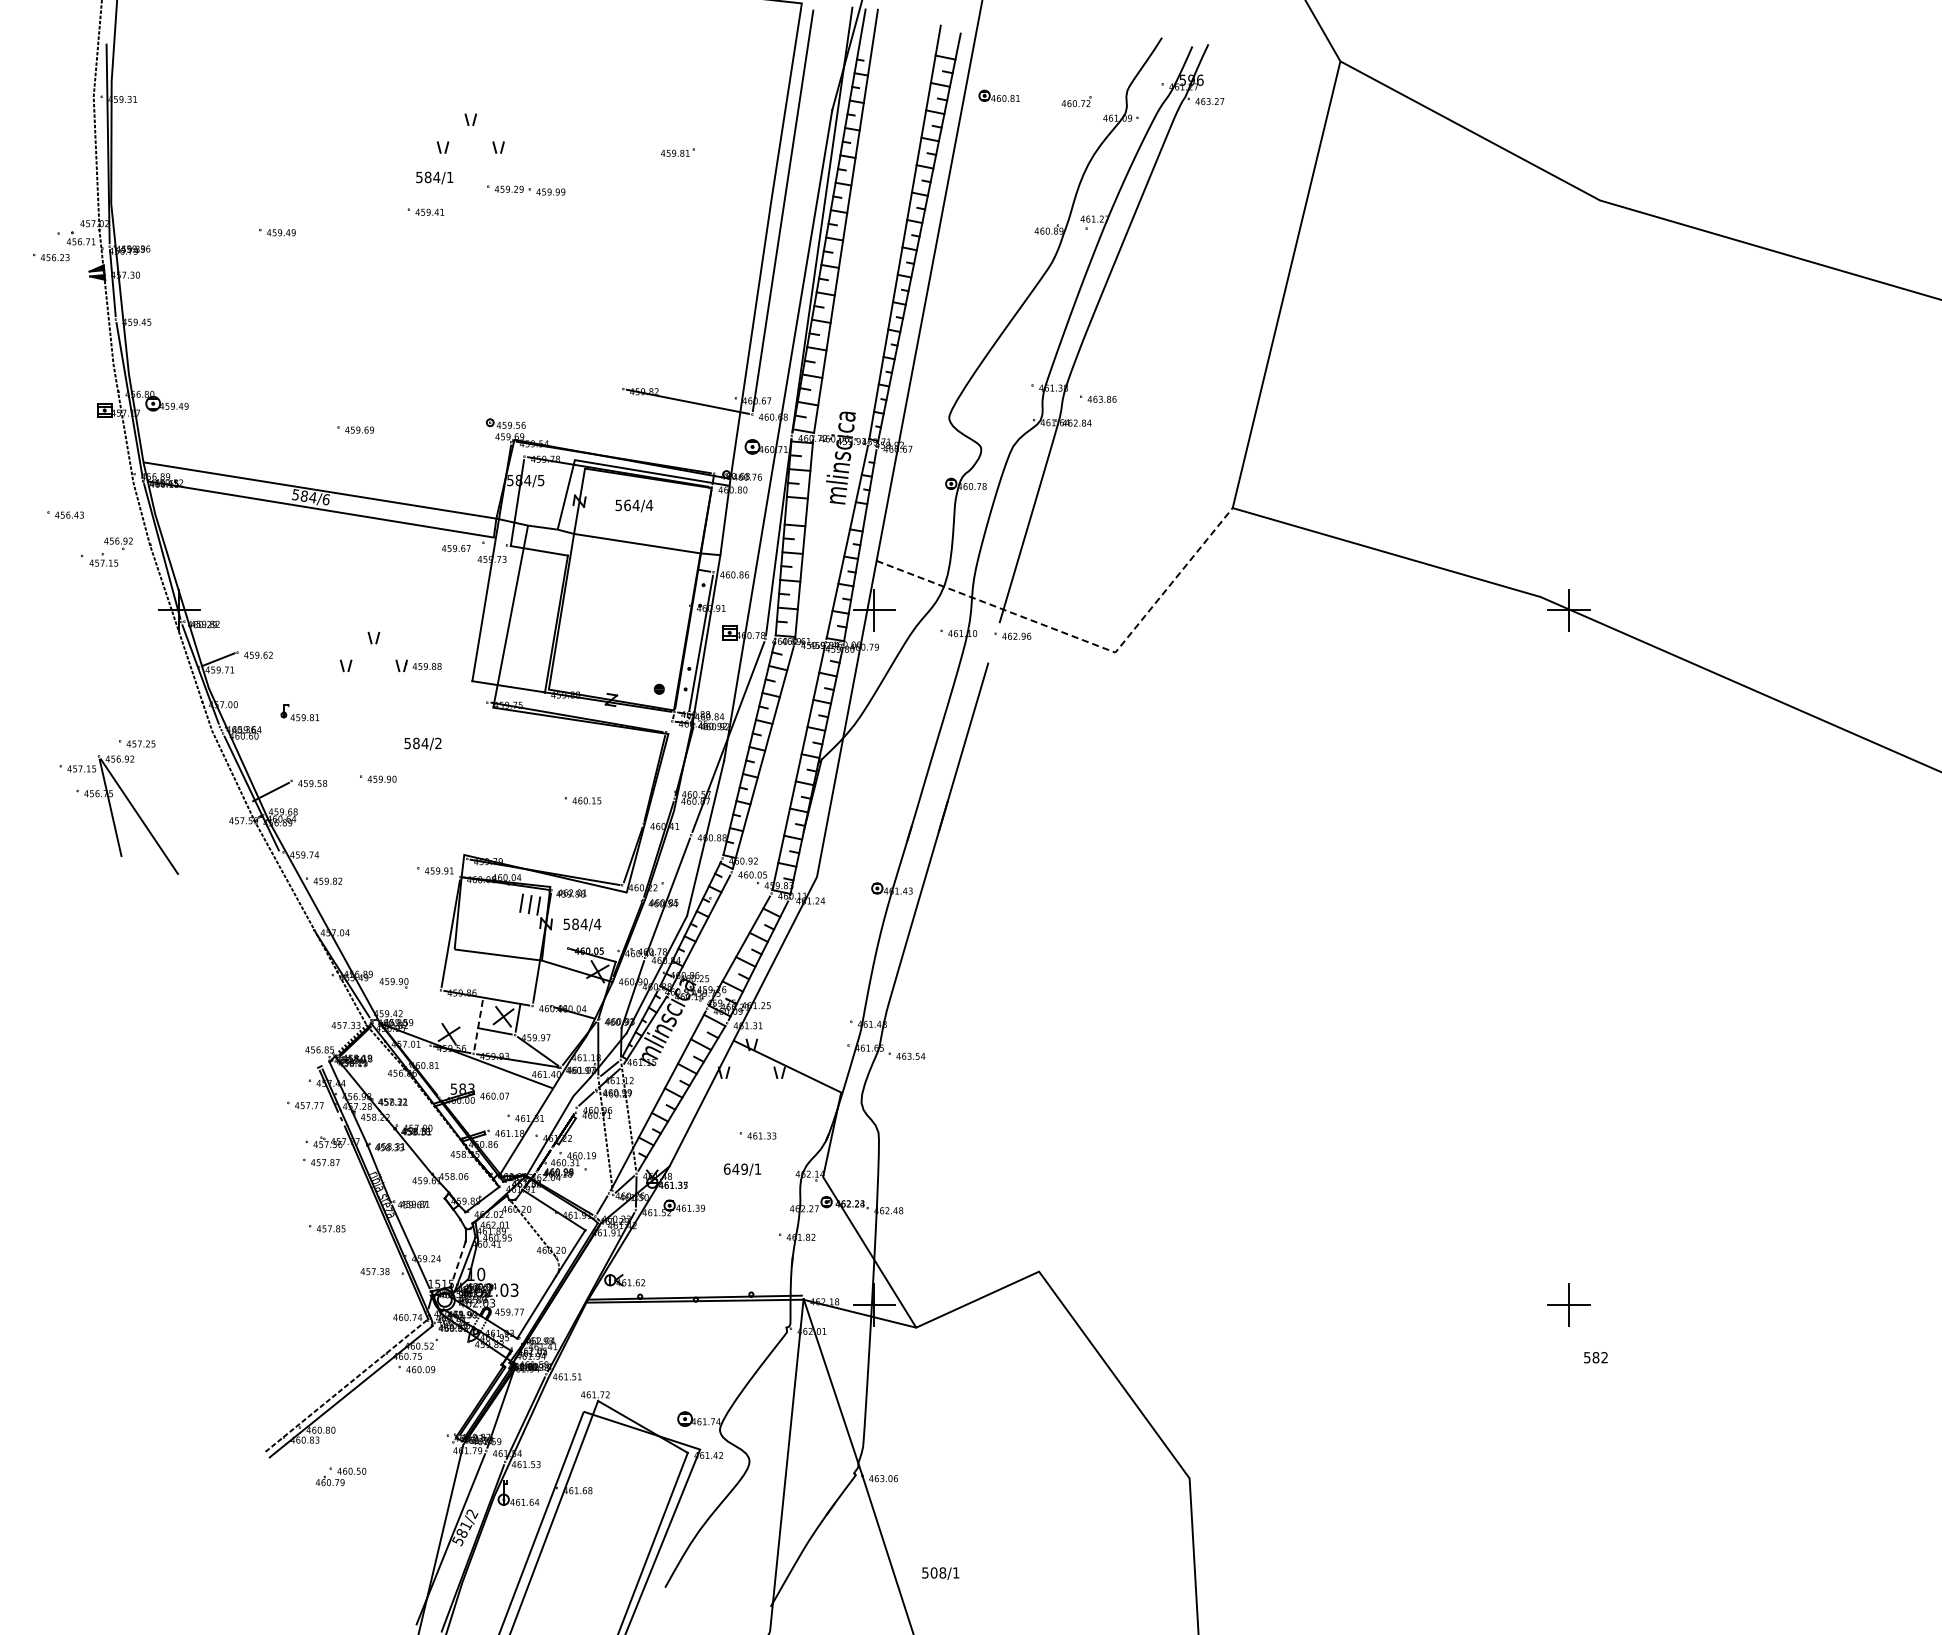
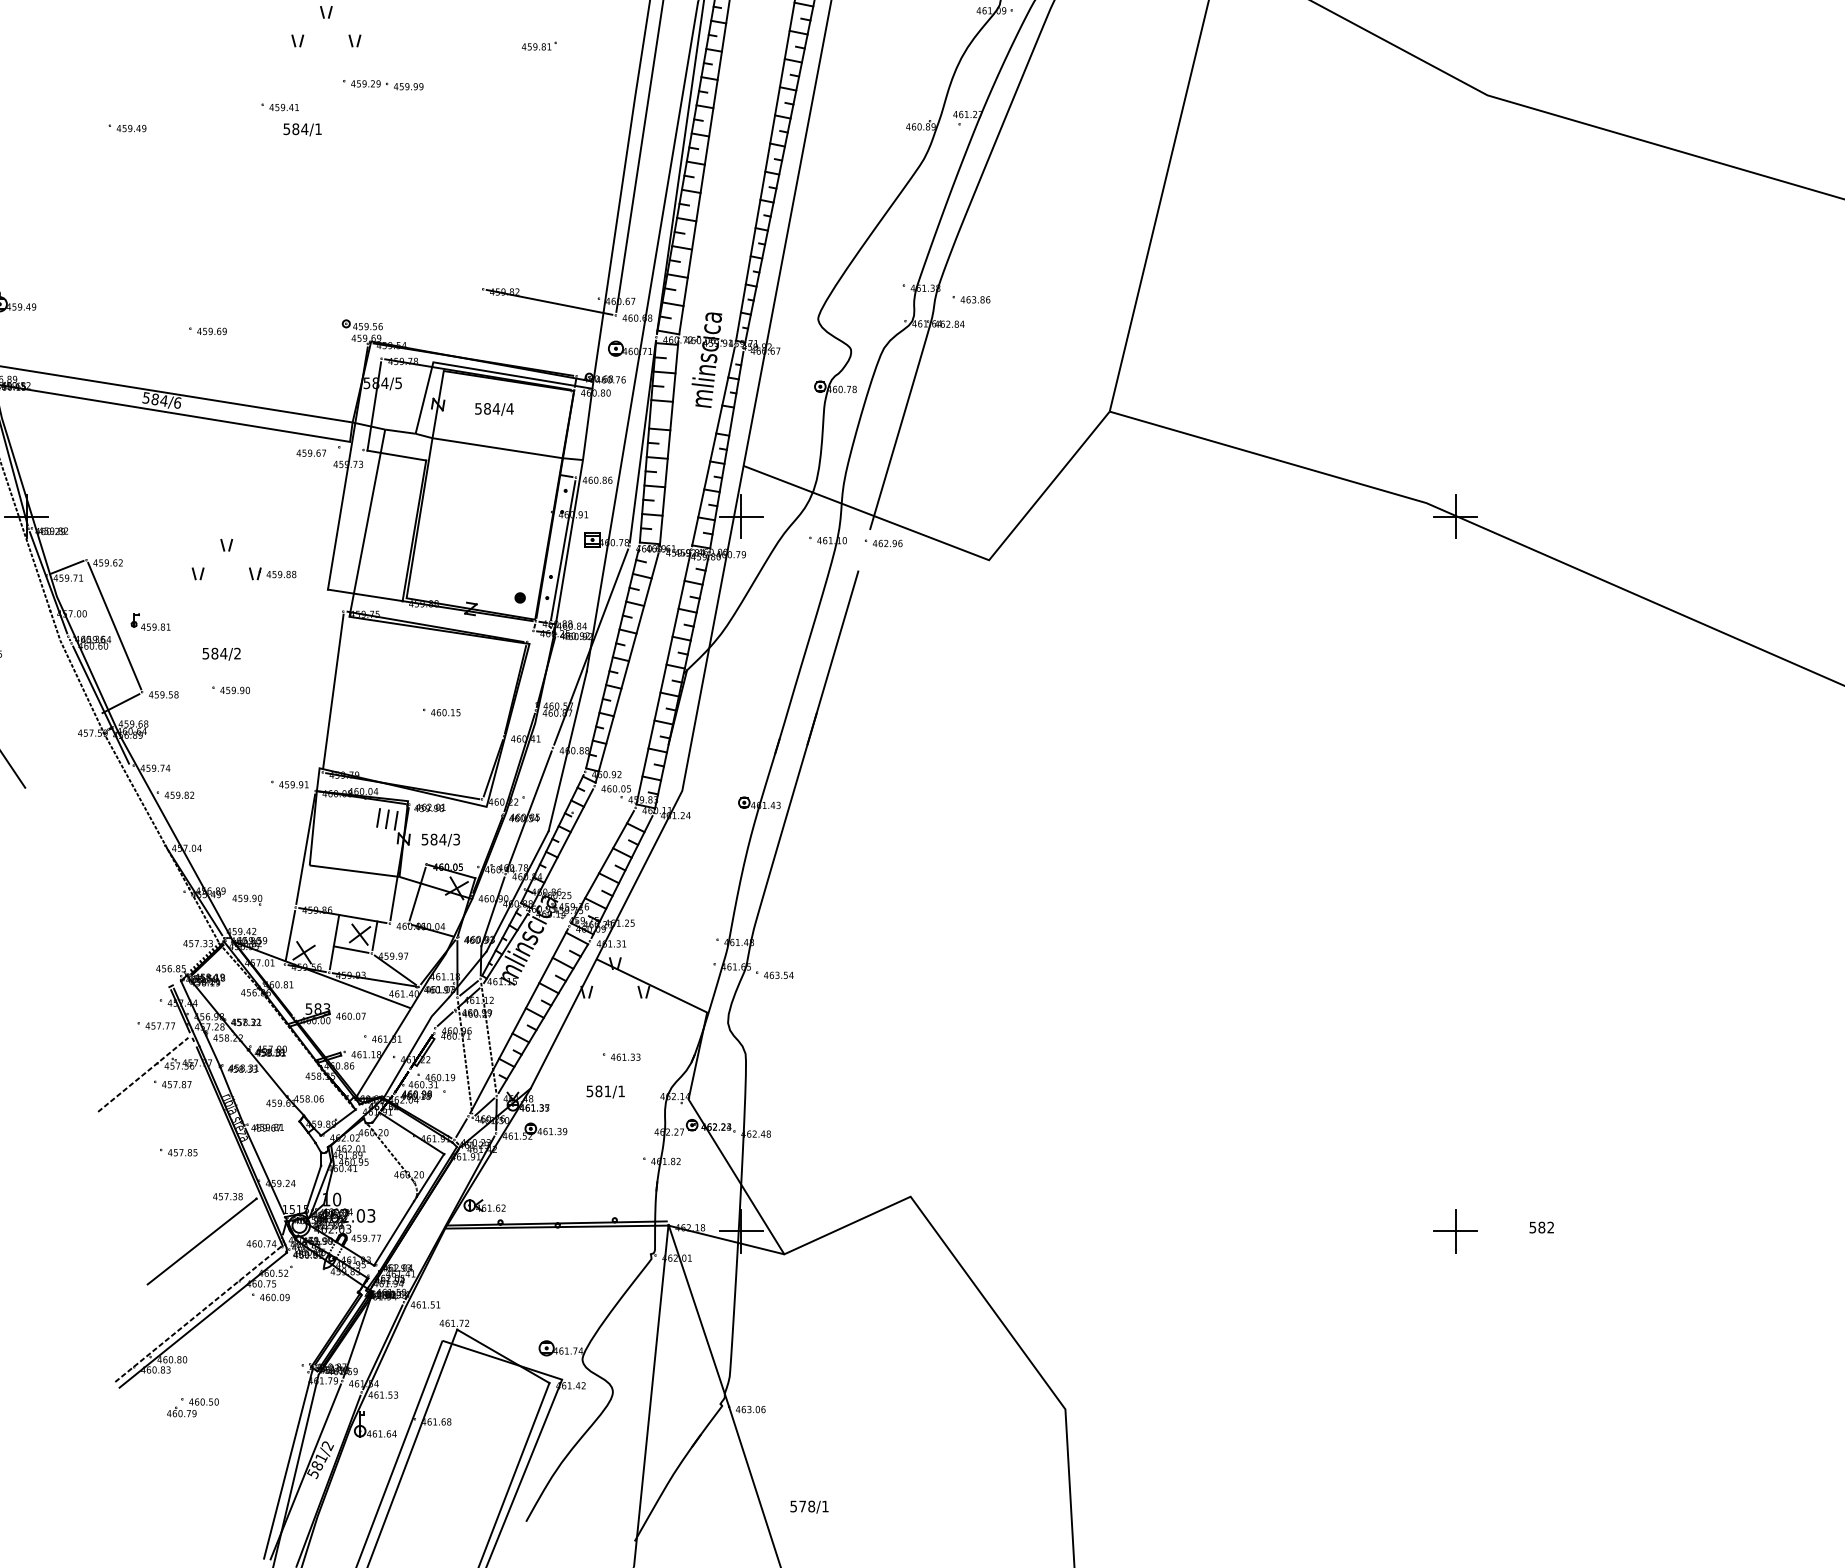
text: (434, 177) -> (302, 129), moved
text: (627, 504) -> (487, 407), 564/4 -> 584/4
line: (1083, 640) -> (956, 547), dashed -> solid
line: (264, 716) -> (114, 625), added
text: (422, 743) -> (221, 653), moved
line: (477, 780) -> (333, 691), added
text: (597, 923) -> (456, 838), 584/4 -> 584/3
line: (559, 977) -> (417, 894), added
line: (435, 1017) -> (290, 935), added
line: (478, 1023) -> (334, 941), dashed -> solid
line: (292, 1153) -> (143, 1075), added
text: (735, 1168) -> (598, 1090), 649/1 -> 581/1
line: (458, 1264) -> (313, 1189), dashed -> solid
line: (349, 1314) -> (201, 1240), added
text: (1595, 1357) -> (1541, 1227), moved
line: (433, 1532) -> (287, 1464), added
text: (933, 1572) -> (802, 1506), 508/1 -> 578/1

